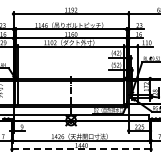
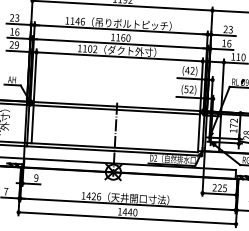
line: (81, 149) -> (127, 218), dashed -> solid

